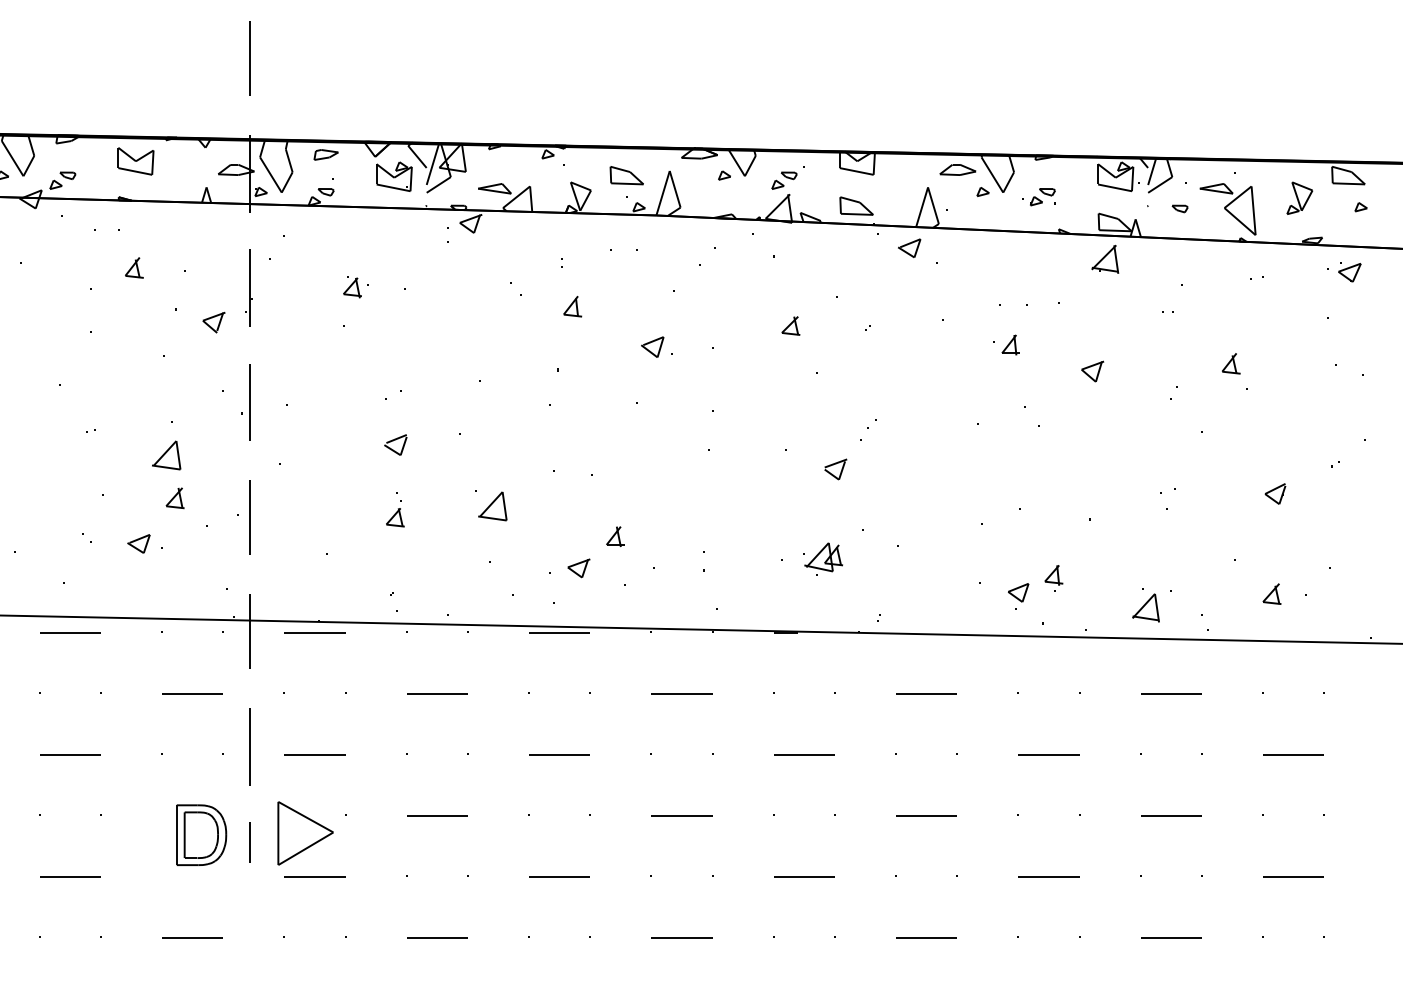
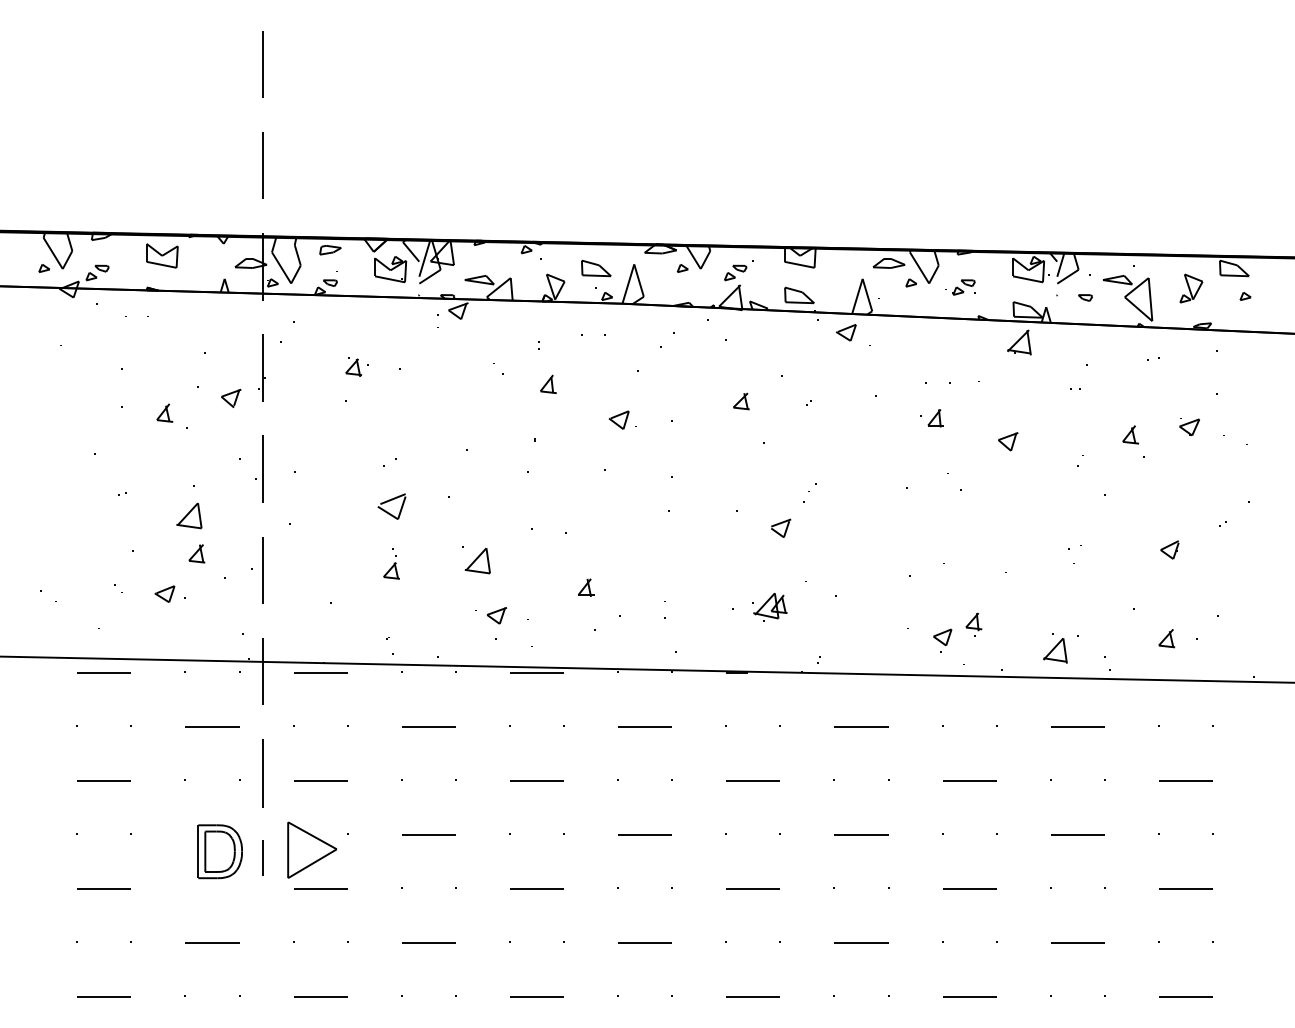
part: (133, 267) -> (164, 412), moved
part: (1349, 272) -> (1189, 427), moved
part: (395, 444) -> (391, 506), size x1.4
part: (578, 568) -> (496, 615), moved

